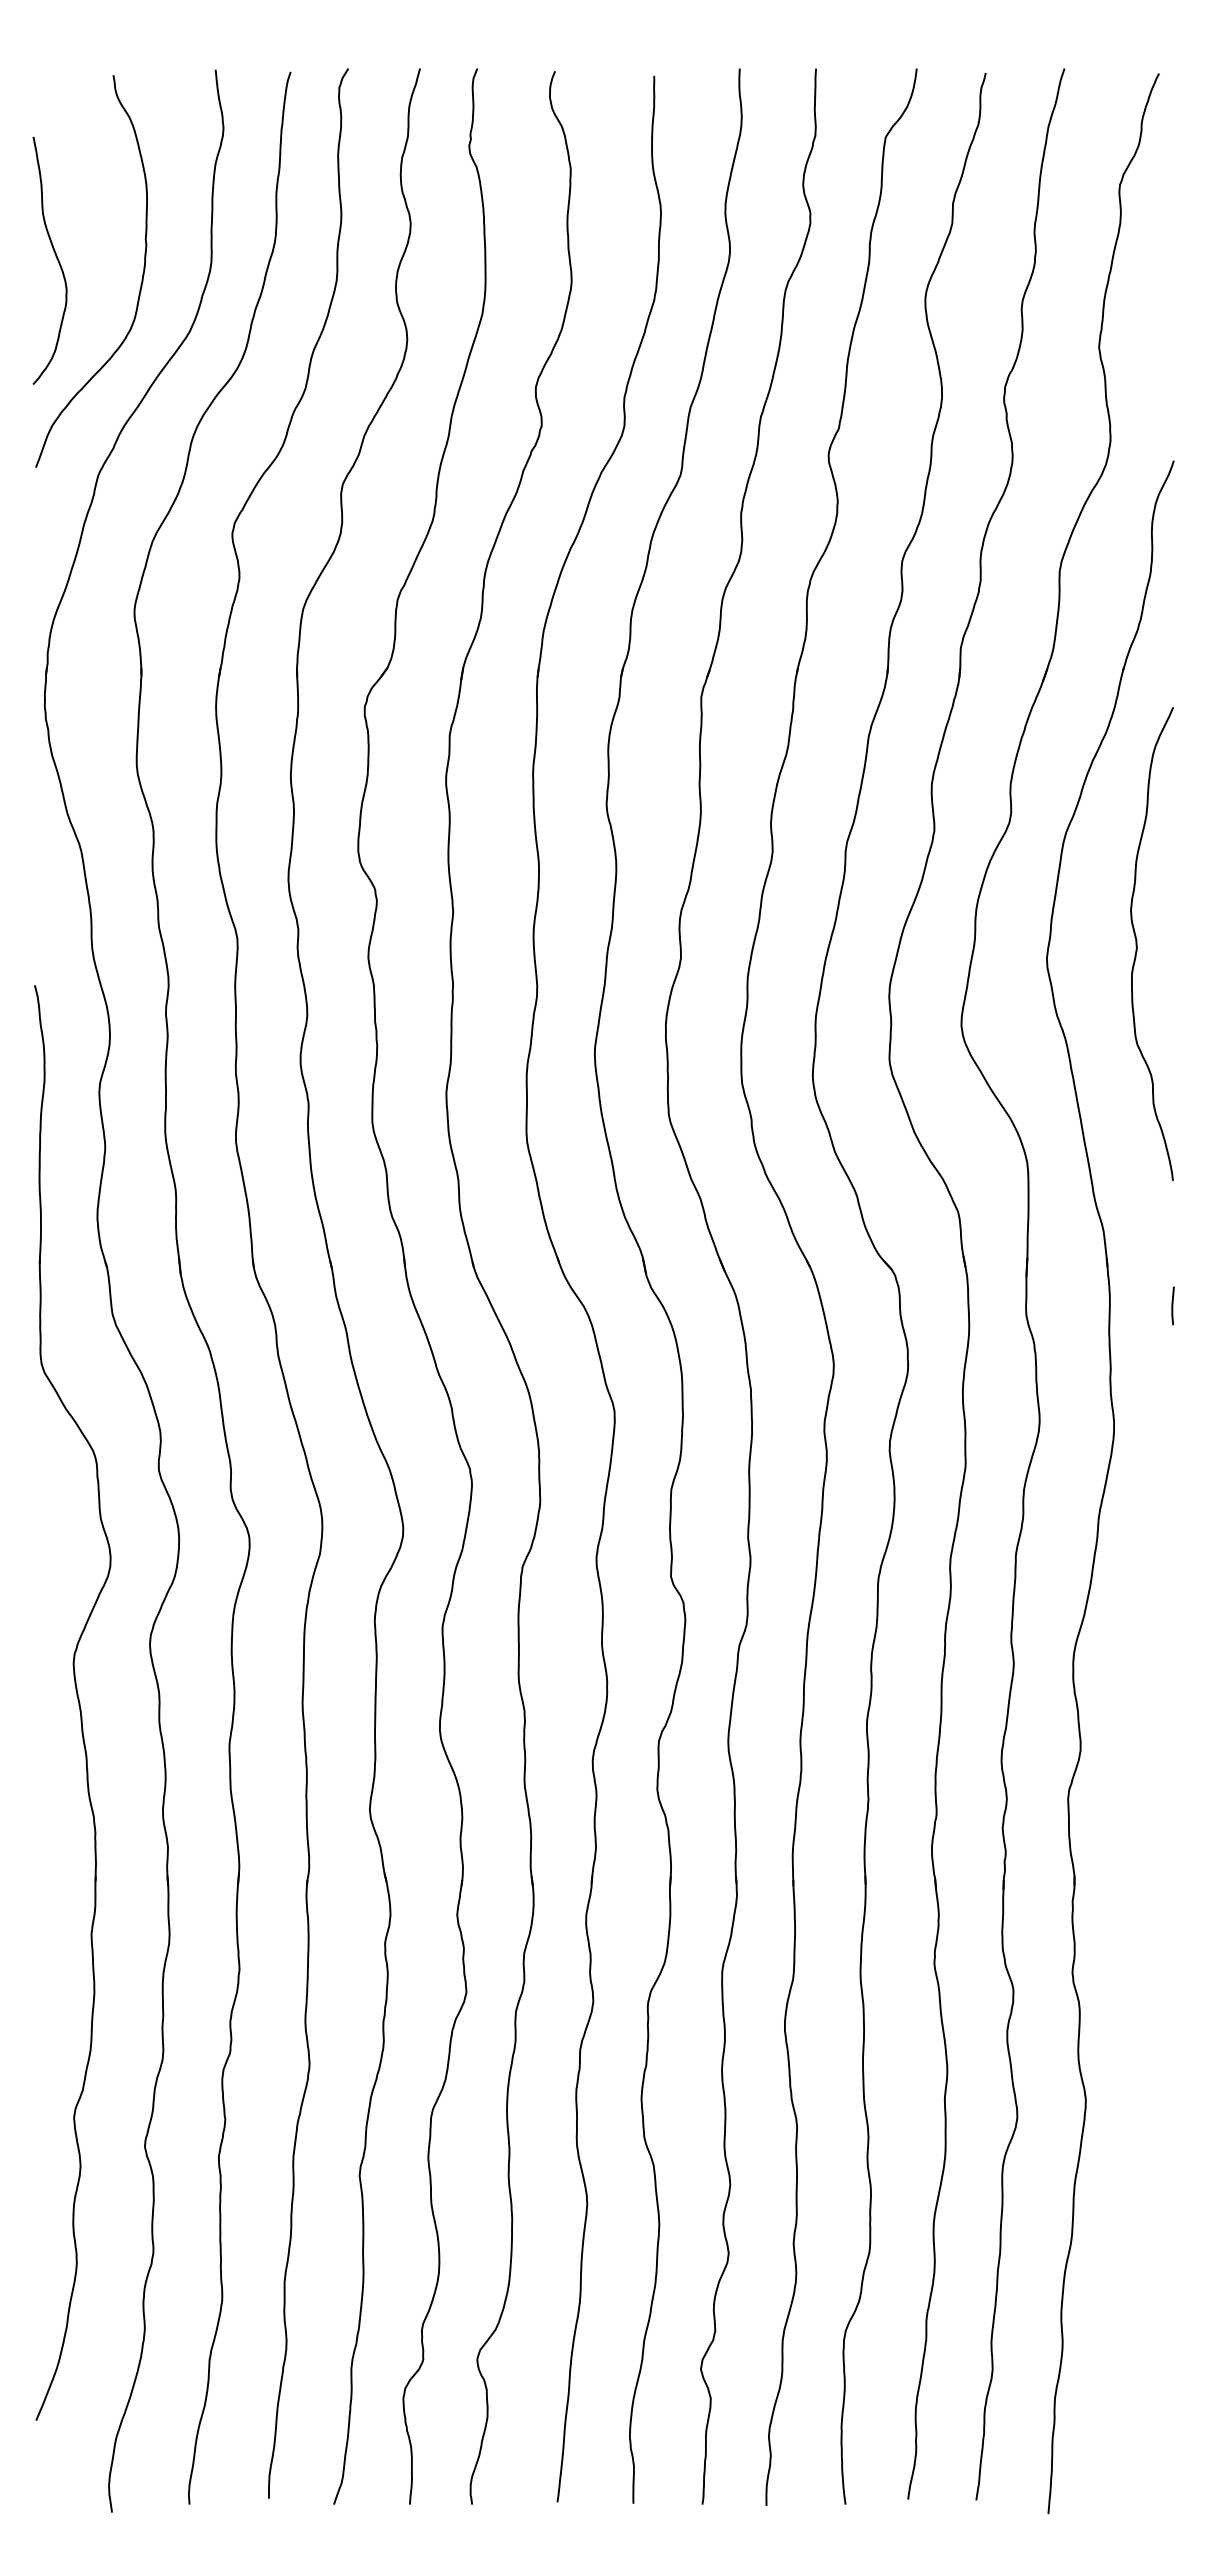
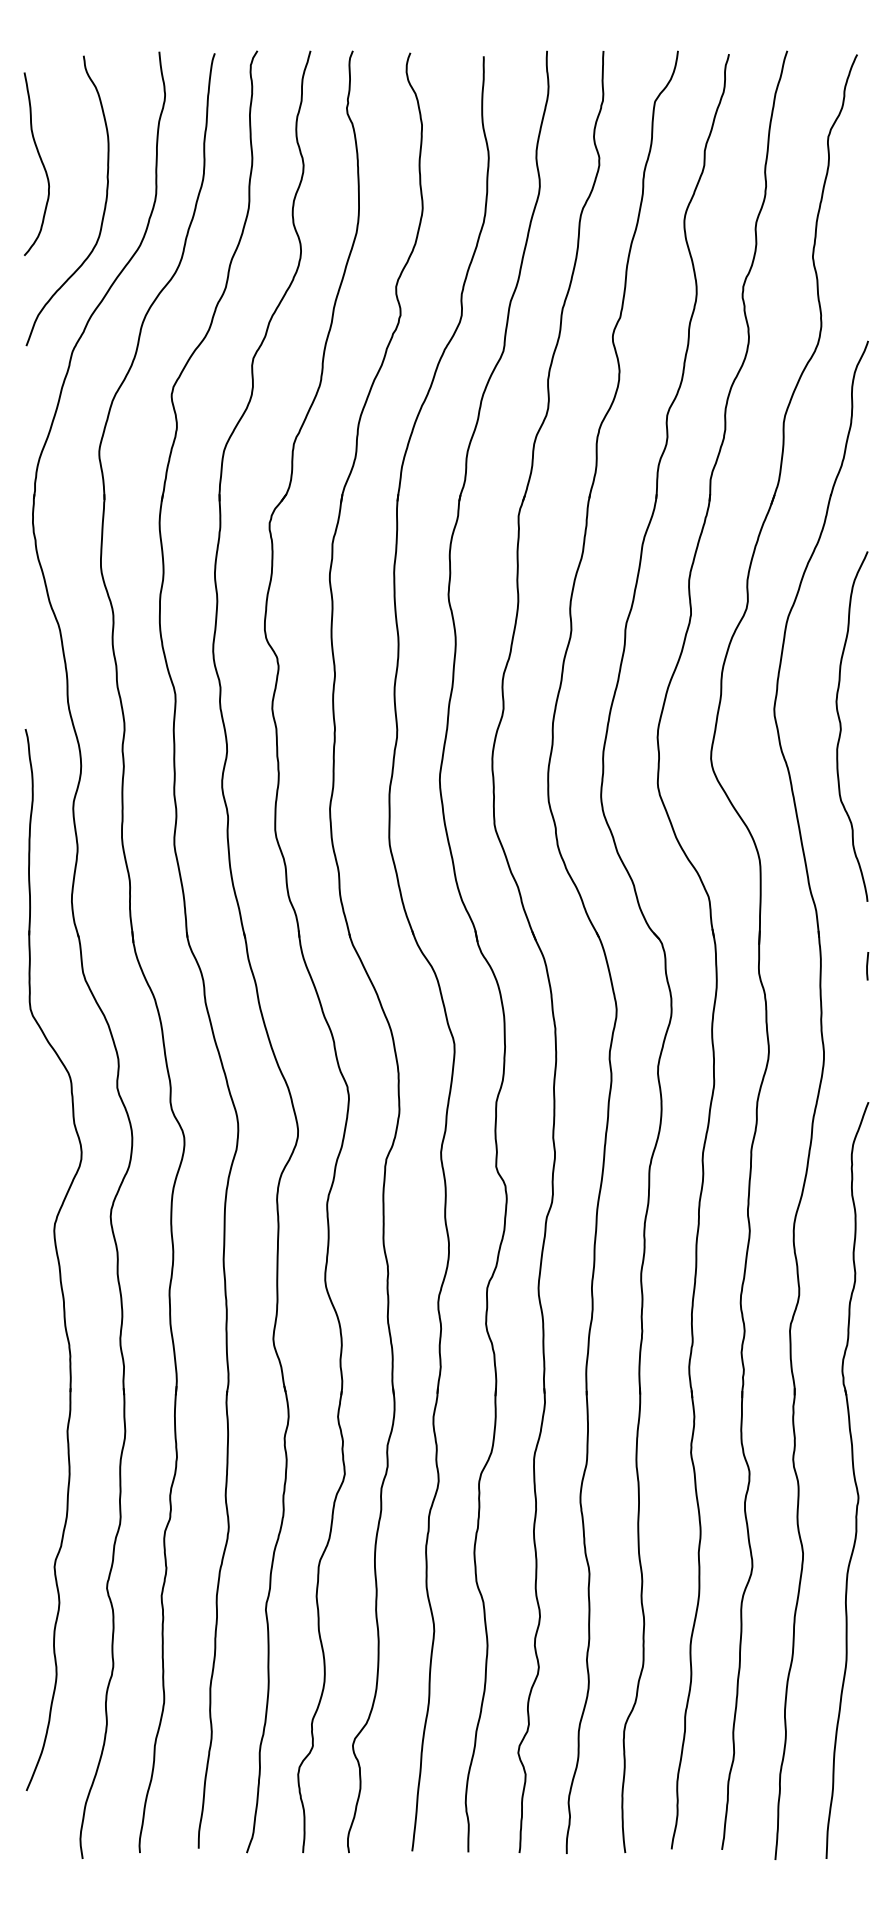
curve: (56, 259) -> (41, 163), moved
curve: (1137, 943) -> (841, 726), moved
part: (1154, 1998) -> (853, 1478), added

